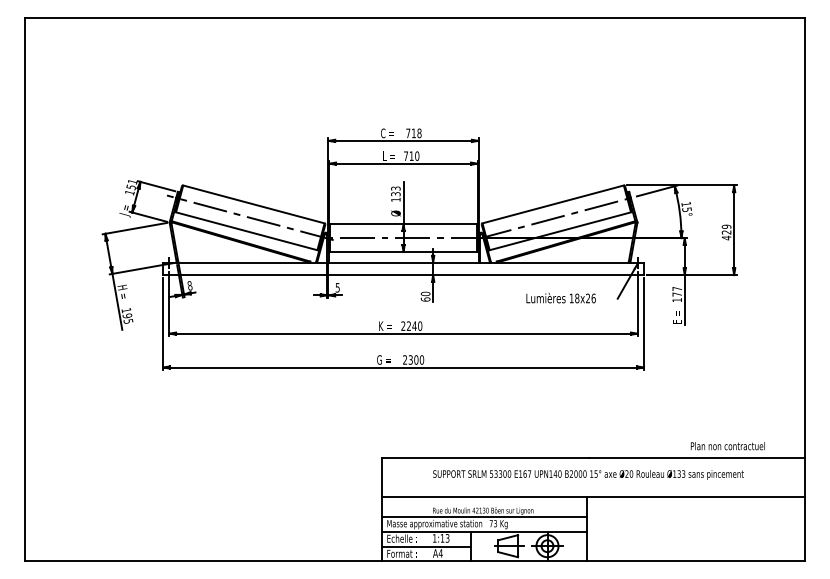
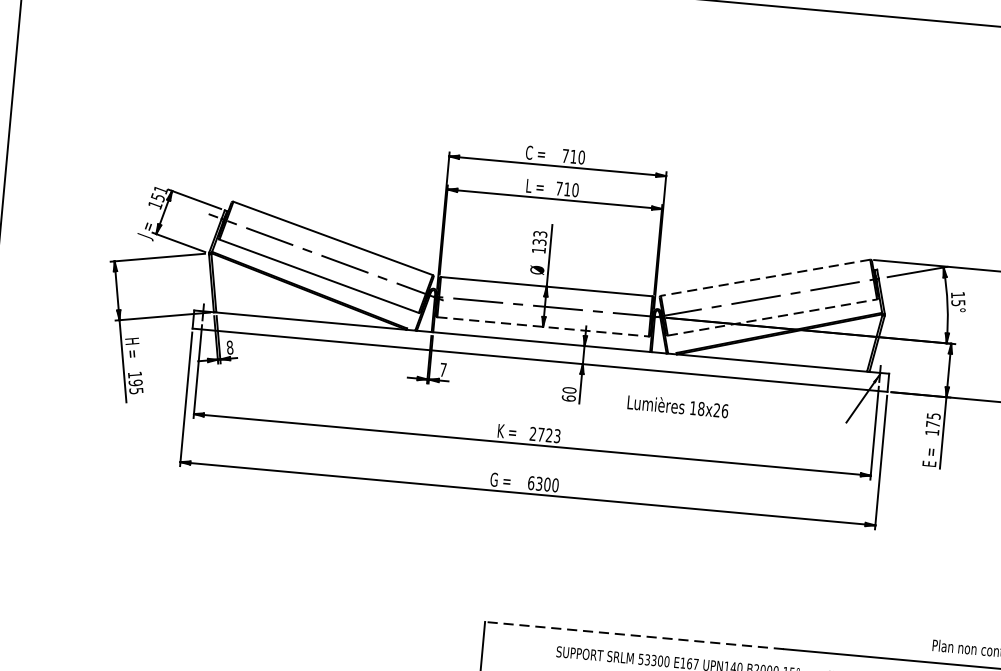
text: (419, 132) -> (581, 156), 718 -> 710
line: (552, 204) -> (764, 277), solid -> dashed
line: (560, 231) -> (772, 317), solid -> dashed
line: (404, 252) -> (544, 327), solid -> dashed
text: (337, 287) -> (442, 369), 5 -> 7
text: (677, 288) -> (934, 415), 177 -> 175
text: (560, 298) -> (677, 406), moved
text: (414, 325) -> (549, 434), 2240 -> 2723
text: (405, 359) -> (531, 482), 2300 -> 6300
line: (485, 458) -> (634, 636), solid -> dashed

